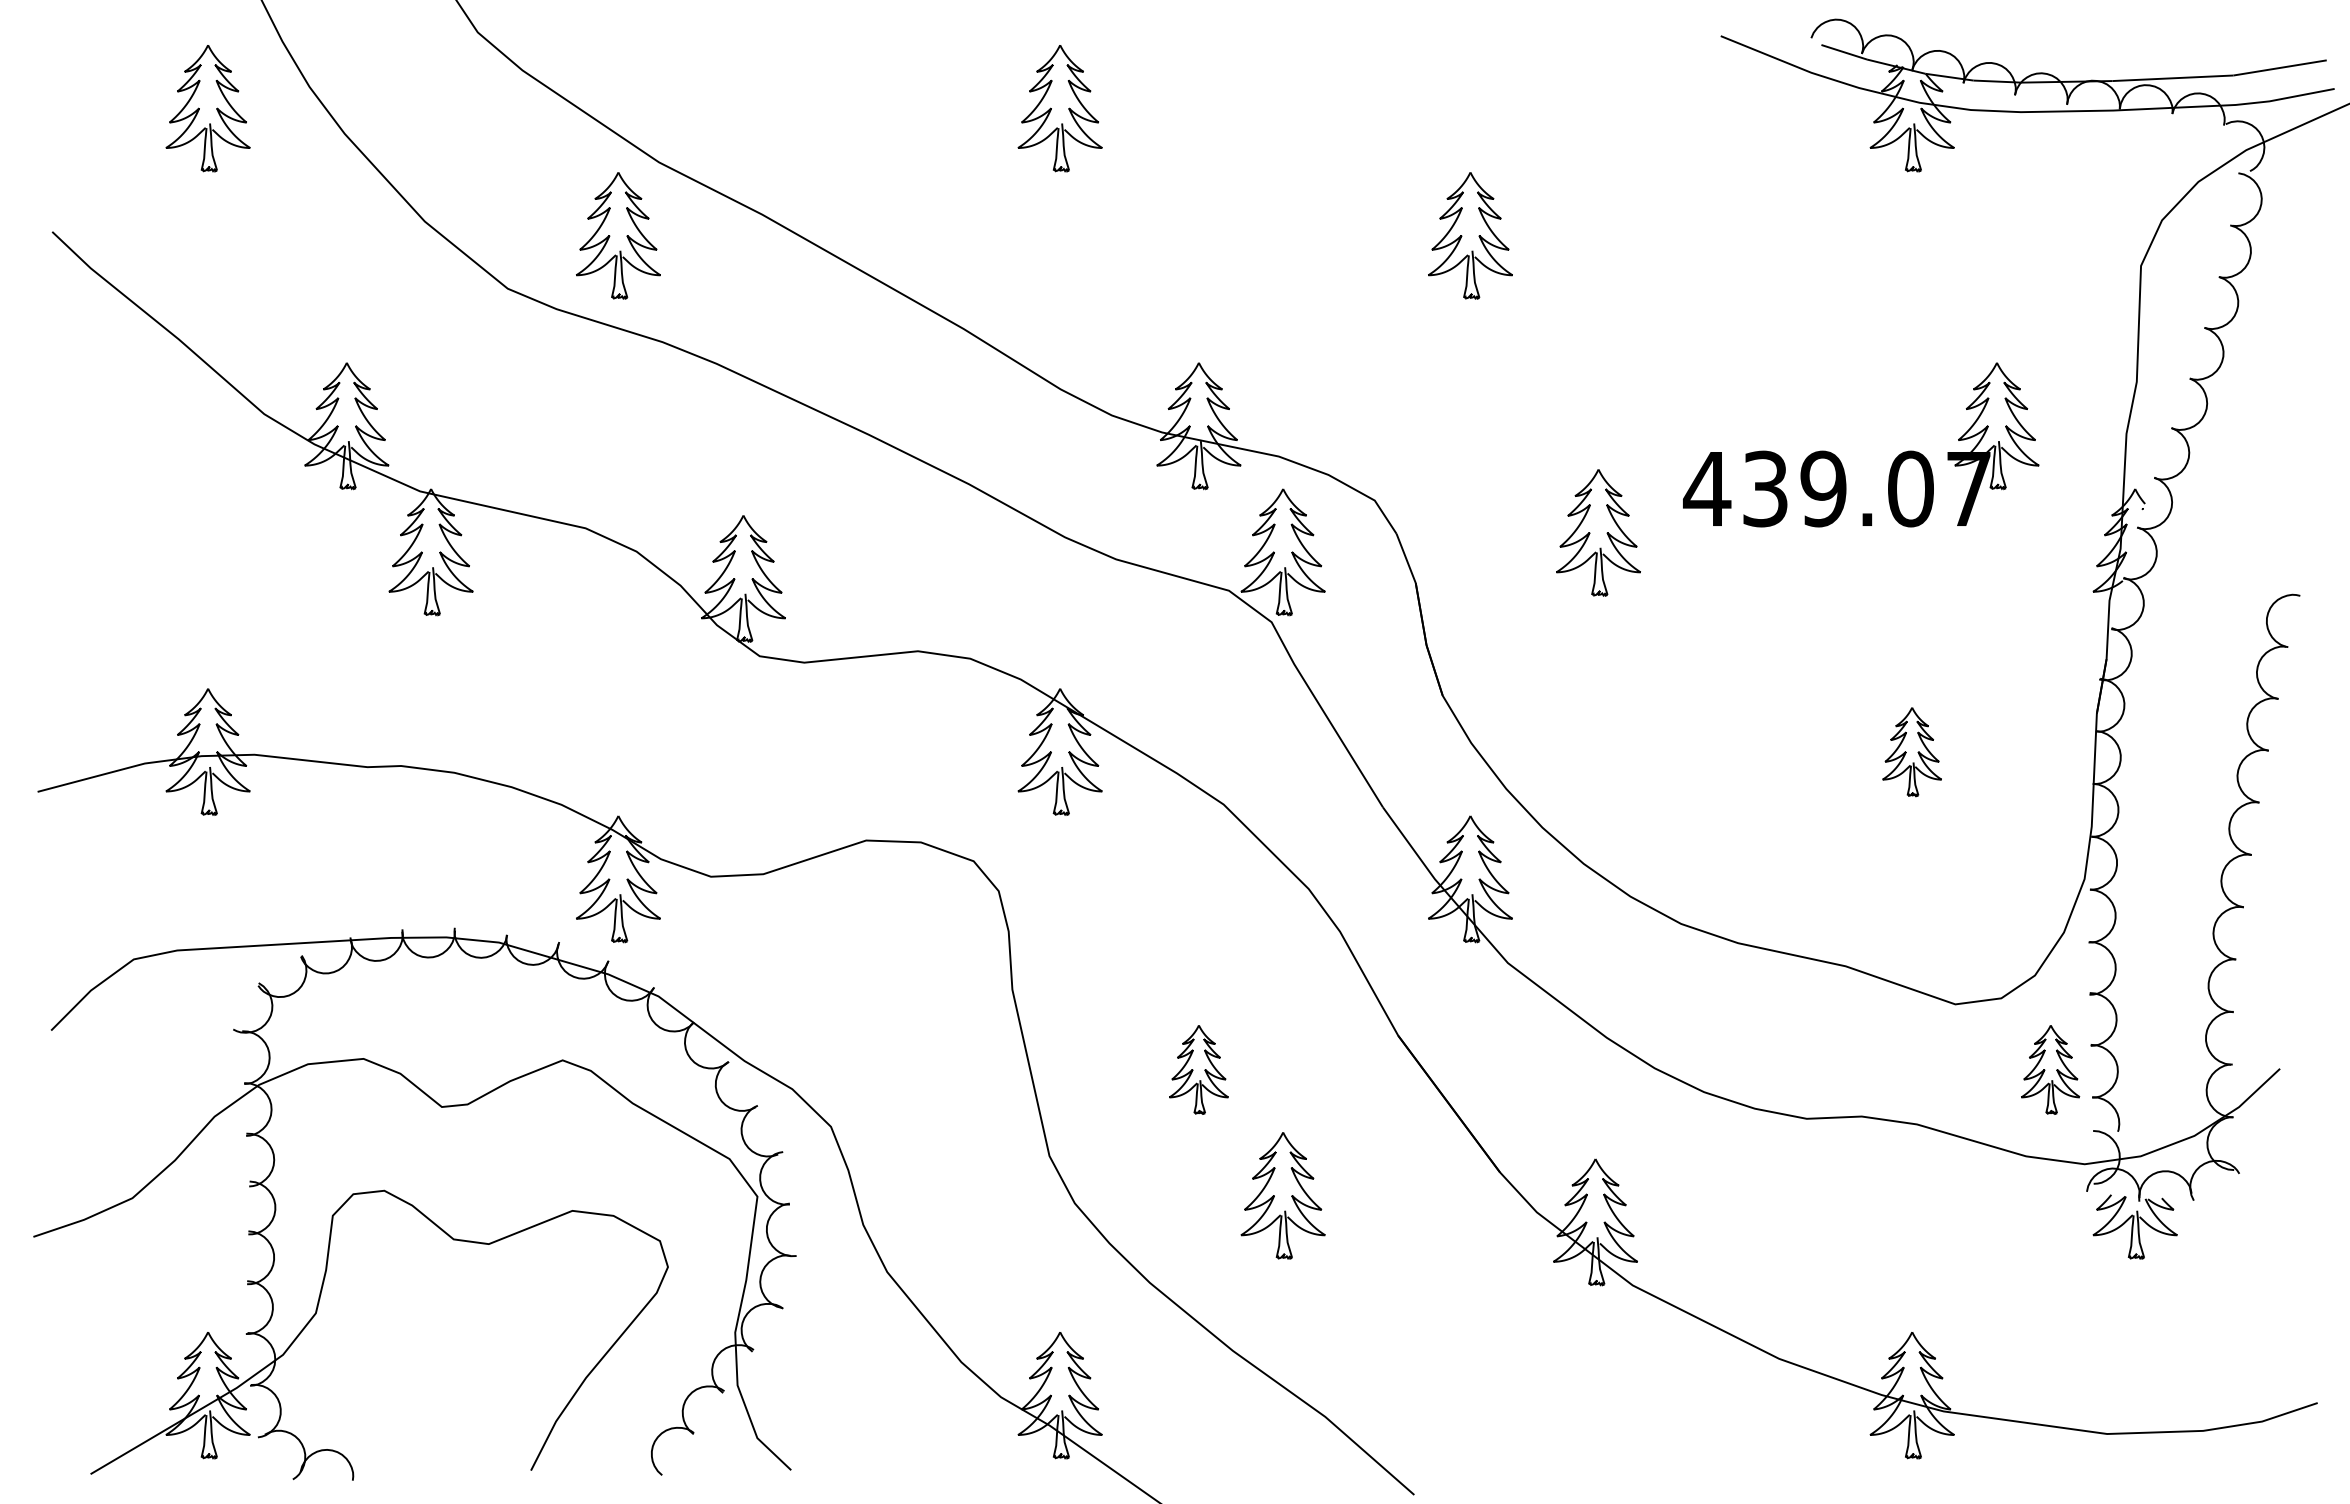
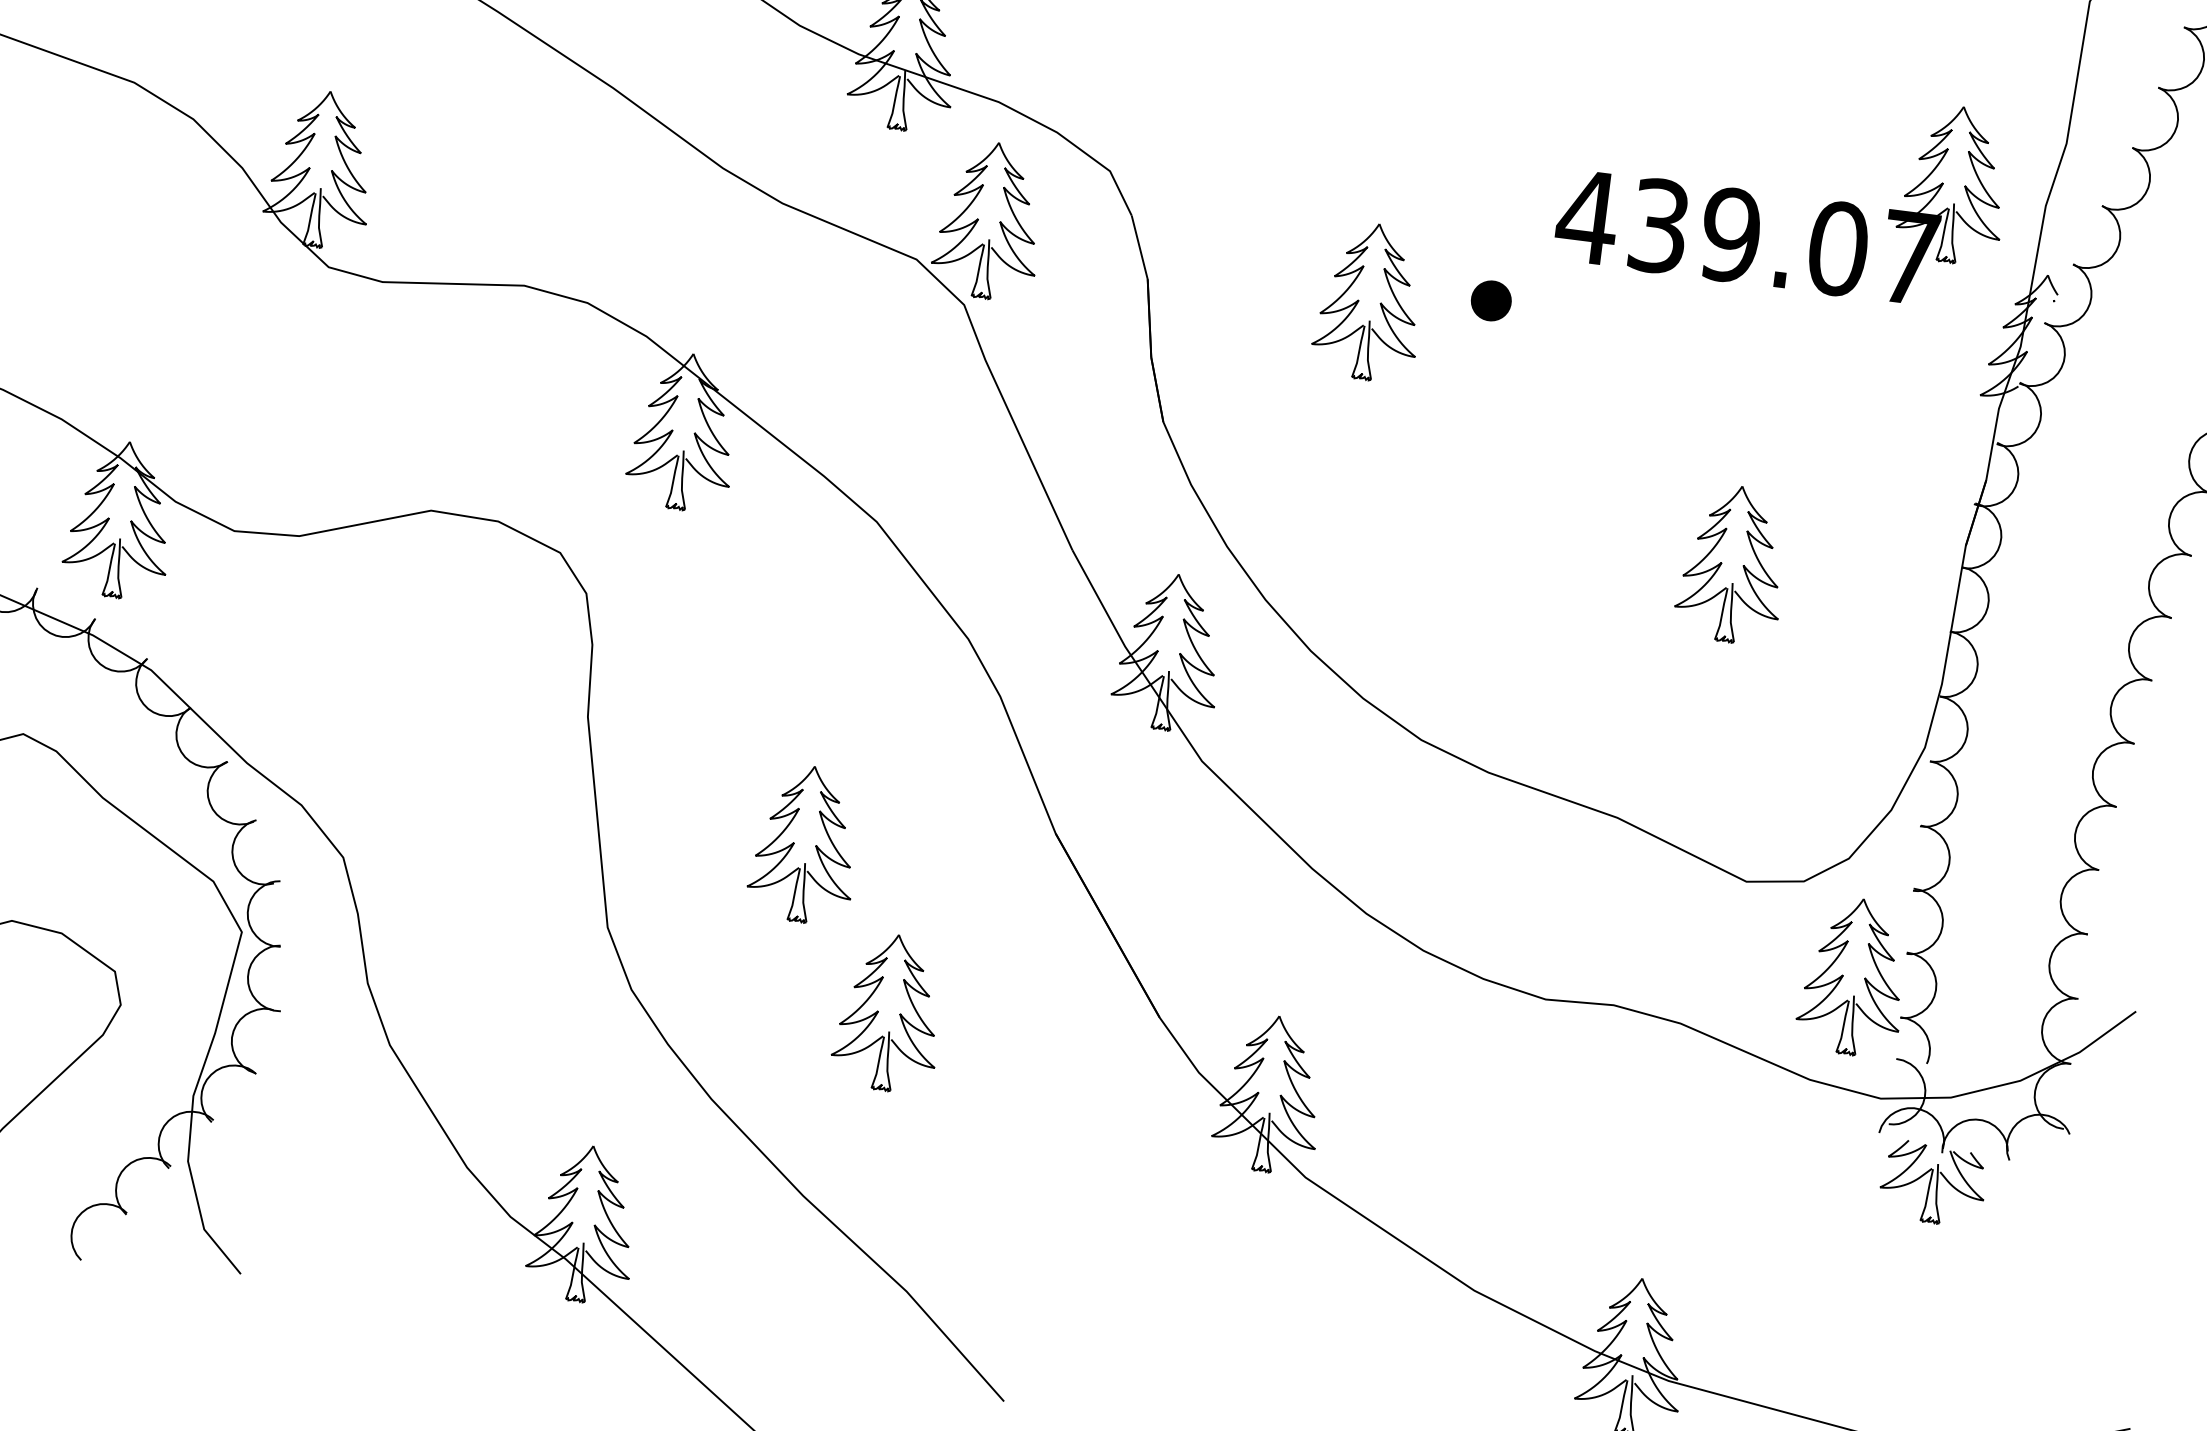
part: (1840, 460) -> (1756, 202), moved
part: (1598, 532) -> (1369, 301), moved
part: (1692, 565) -> (1491, 300), added
part: (1911, 751) -> (1731, 563), size x1.43
part: (1198, 1069) -> (804, 844), size x1.43
part: (2050, 1069) -> (1853, 976), size x1.43

